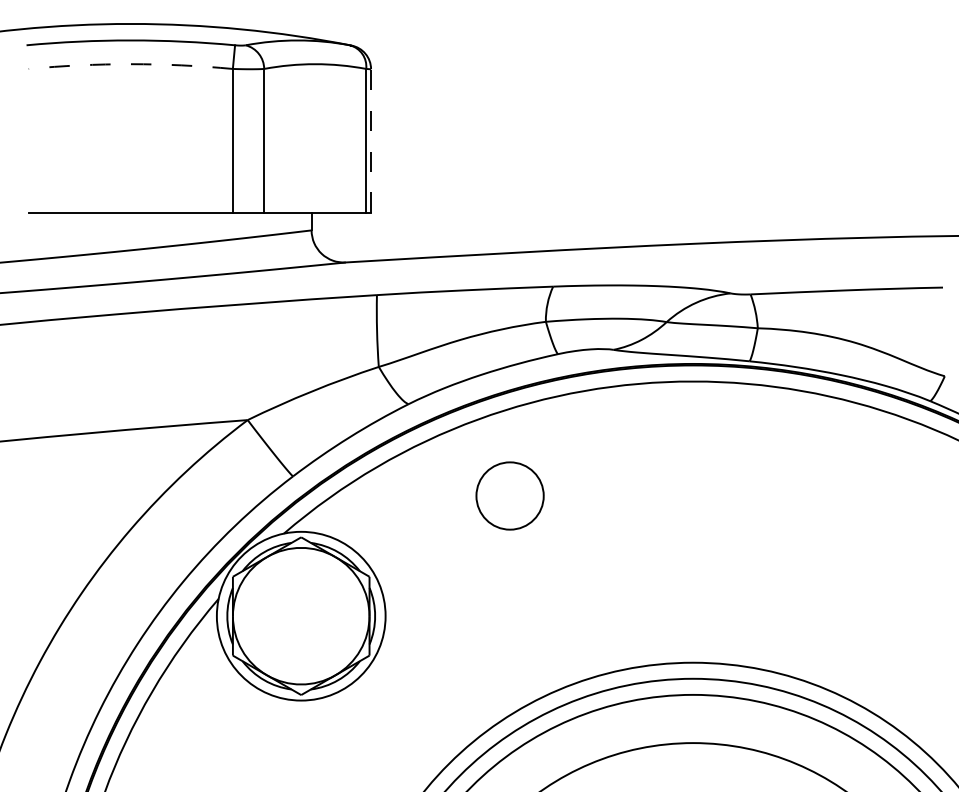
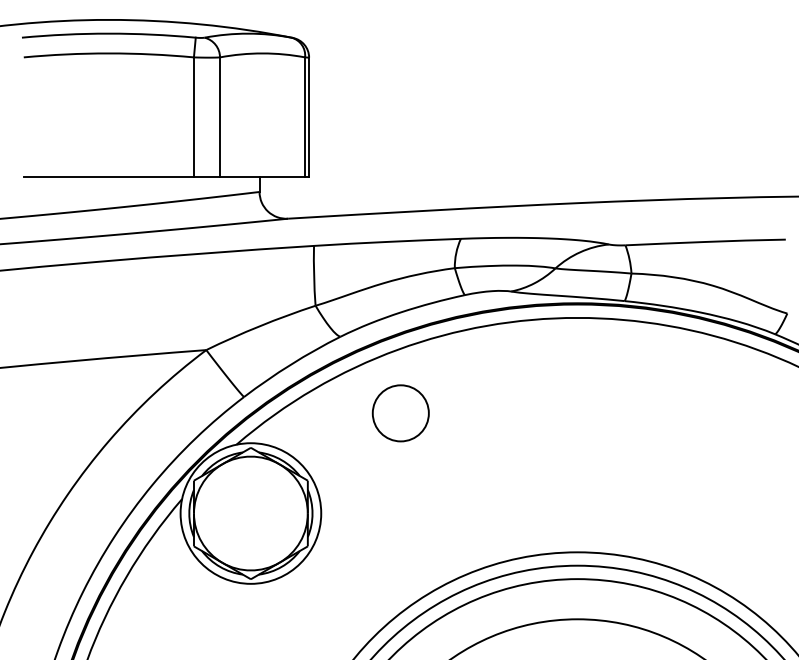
arc: (130, 64) -> (108, 53), dashed -> solid
line: (371, 141) -> (309, 117), dashed -> solid
circle: (509, 495) -> (400, 412), moved

